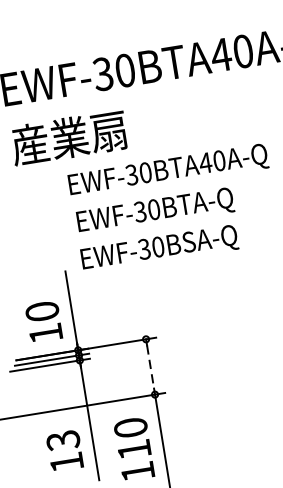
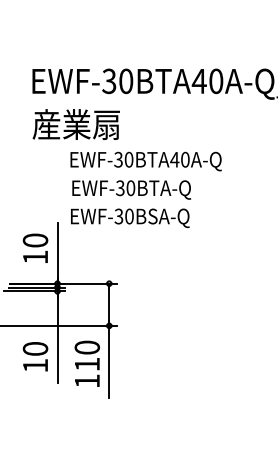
text: (43, 320) -> (35, 247), moved
line: (150, 367) -> (109, 305), dashed -> solid
text: (63, 441) -> (35, 349), 13 -> 10

